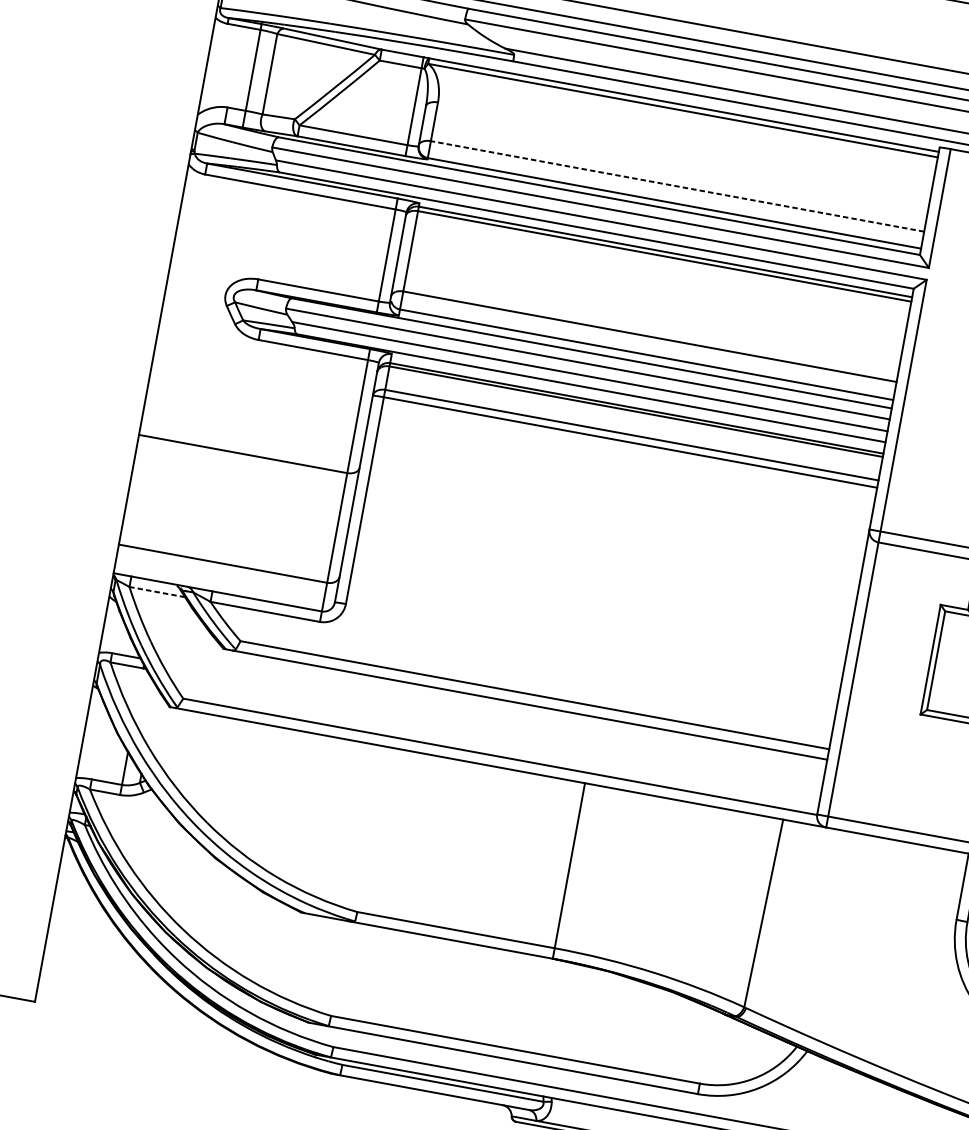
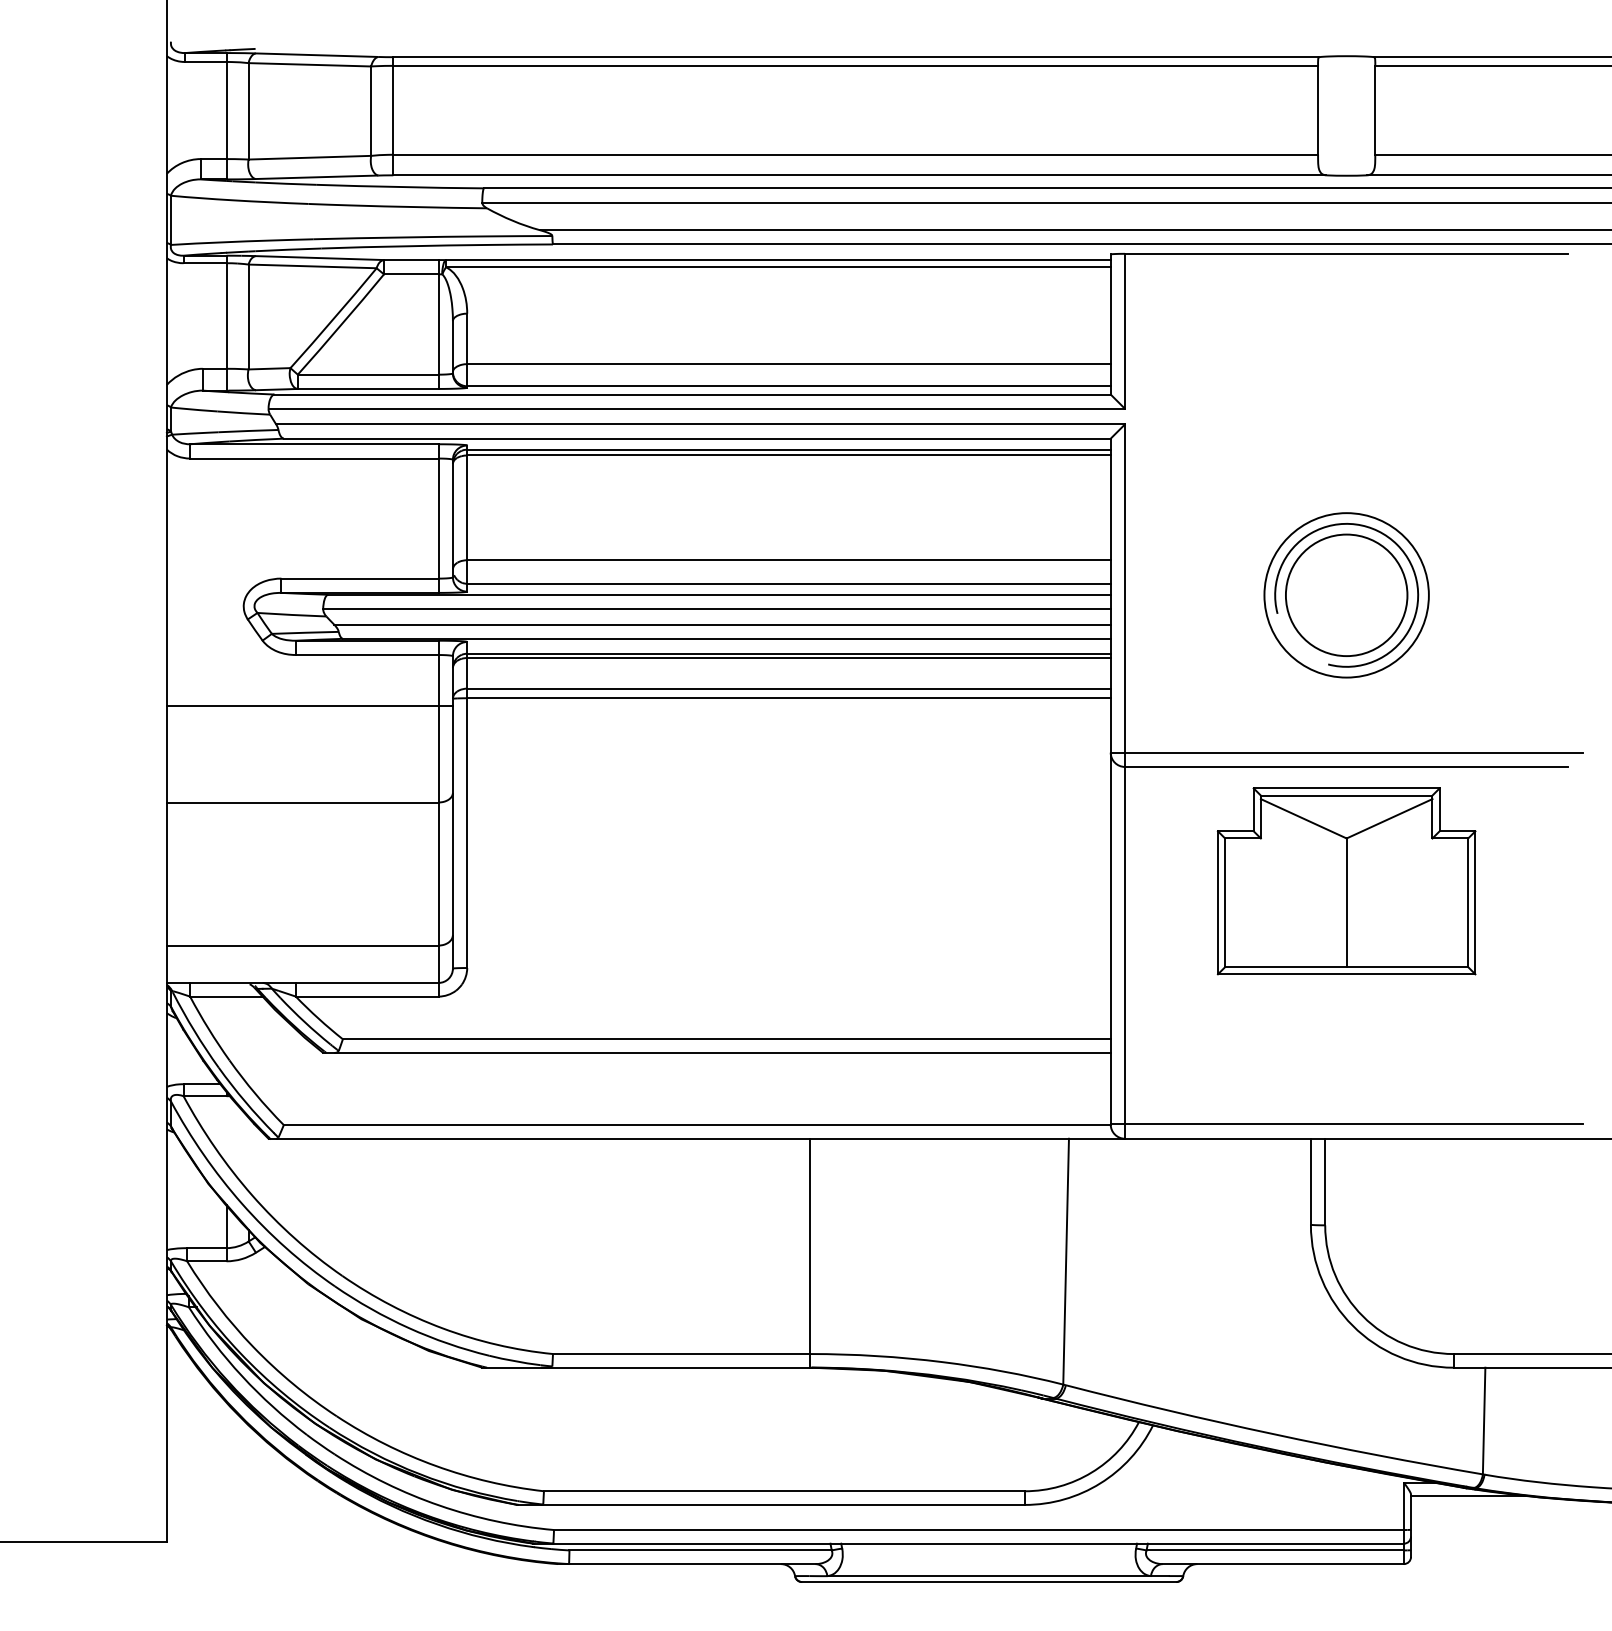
line: (677, 186) -> (788, 364), dashed -> solid
line: (261, 381) -> (309, 706), added
line: (156, 591) -> (225, 996), dashed -> solid

